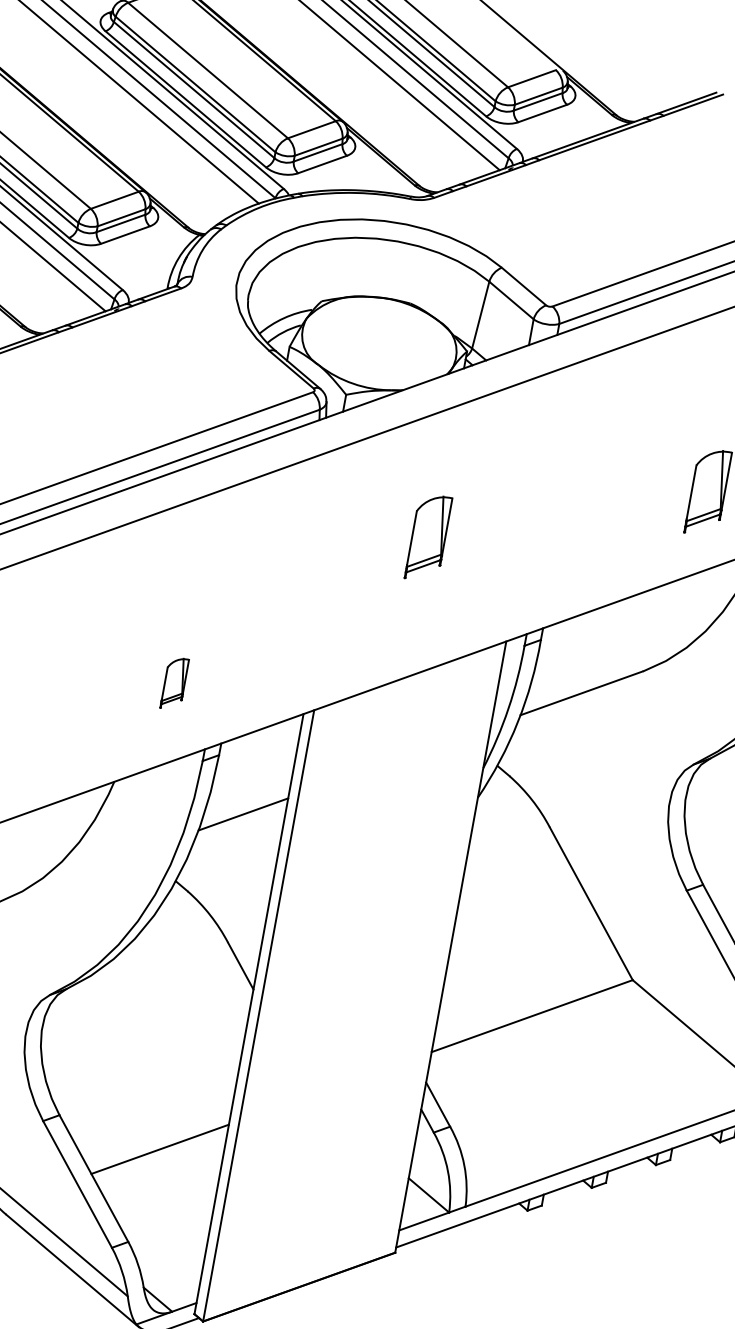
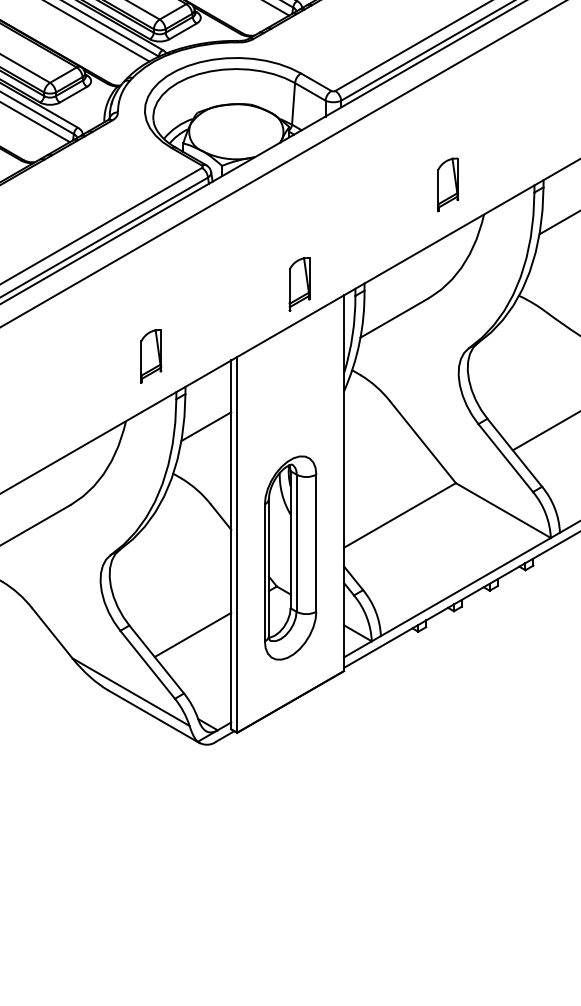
part: (428, 538) -> (299, 284), moved
part: (174, 684) -> (151, 356), size x1.67
part: (341, 1052) -> (290, 557), added

